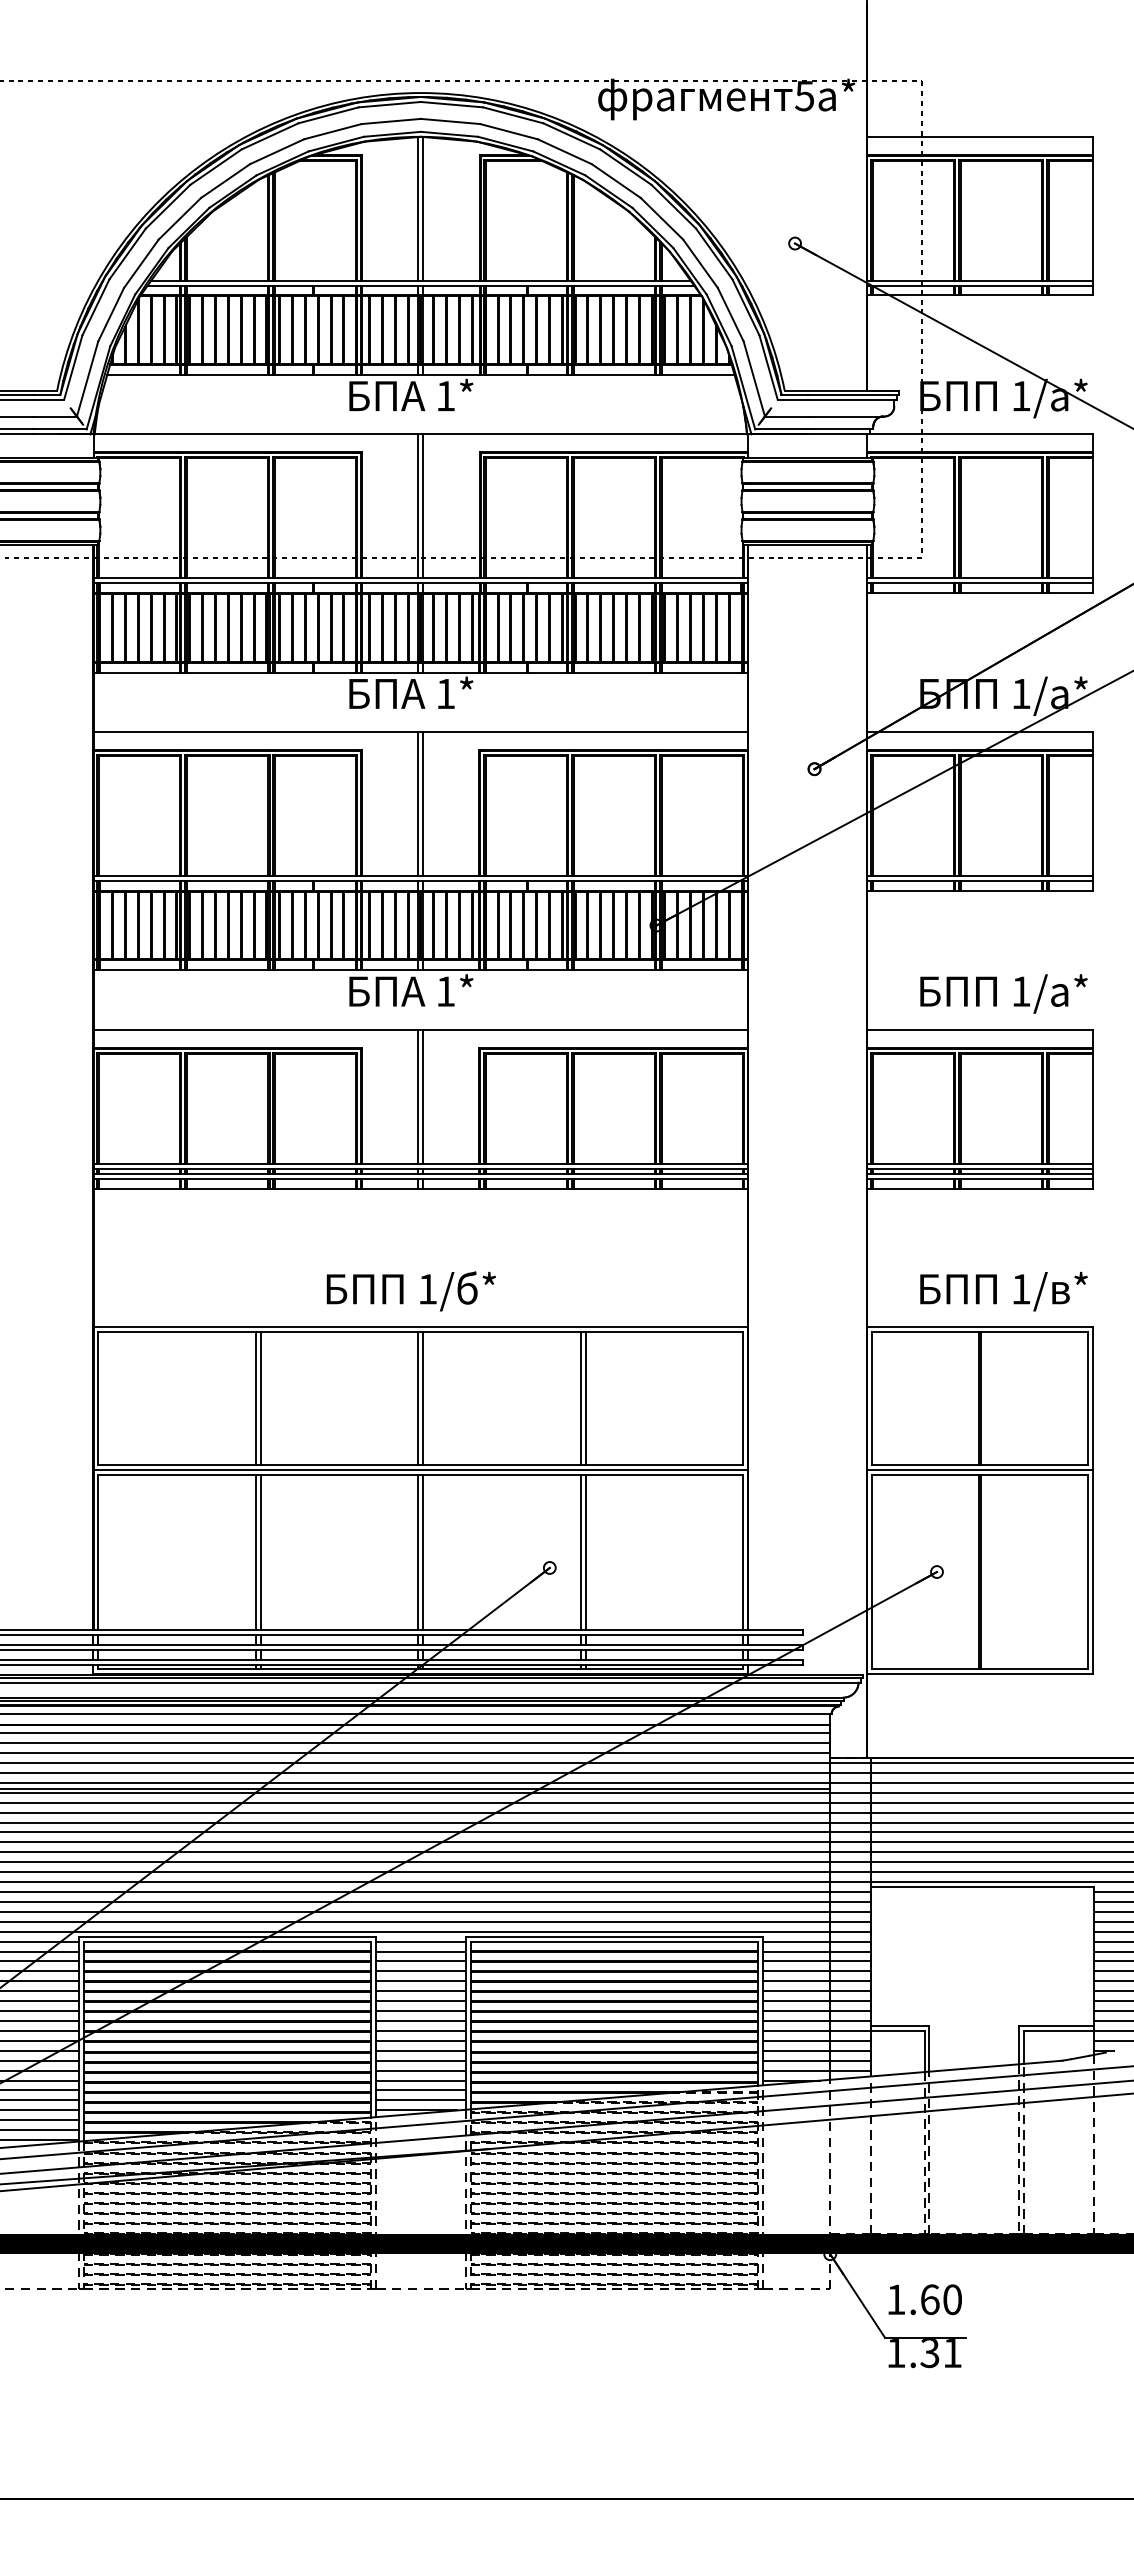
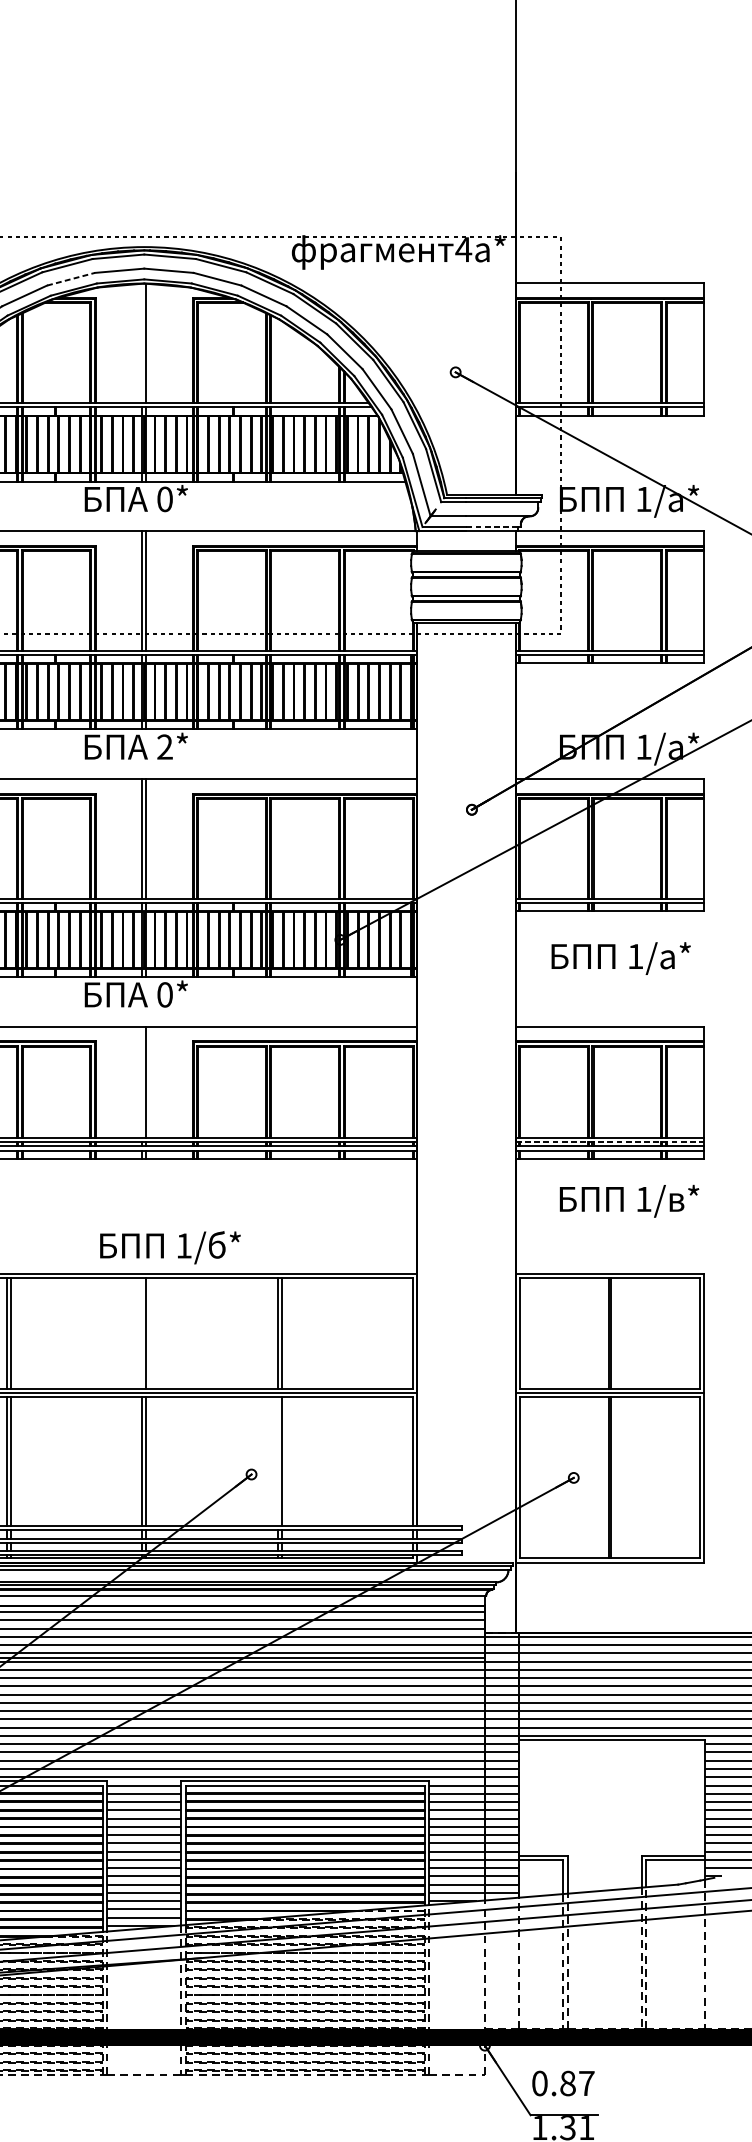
text: (804, 96) -> (463, 249), 5 -> 4
line: (332, 131) -> (70, 279), solid -> dashed
line: (418, 208) -> (142, 343), removed
text: (445, 395) -> (164, 498), 1* -> 0*
line: (840, 429) -> (493, 527), solid -> dashed
text: (445, 693) -> (164, 746), 1* -> 2*
text: (445, 991) -> (164, 994), 1* -> 0*
text: (1003, 993) -> (620, 958), moved
line: (418, 1096) -> (142, 1082), removed
line: (980, 1168) -> (609, 1142), solid -> dashed
text: (410, 1291) -> (169, 1247), moved
text: (1003, 1291) -> (629, 1201), moved
line: (418, 1398) -> (142, 1333), removed
line: (580, 1552) -> (277, 1461), removed
text: (924, 2299) -> (563, 2083), 1.60 -> 0.87

